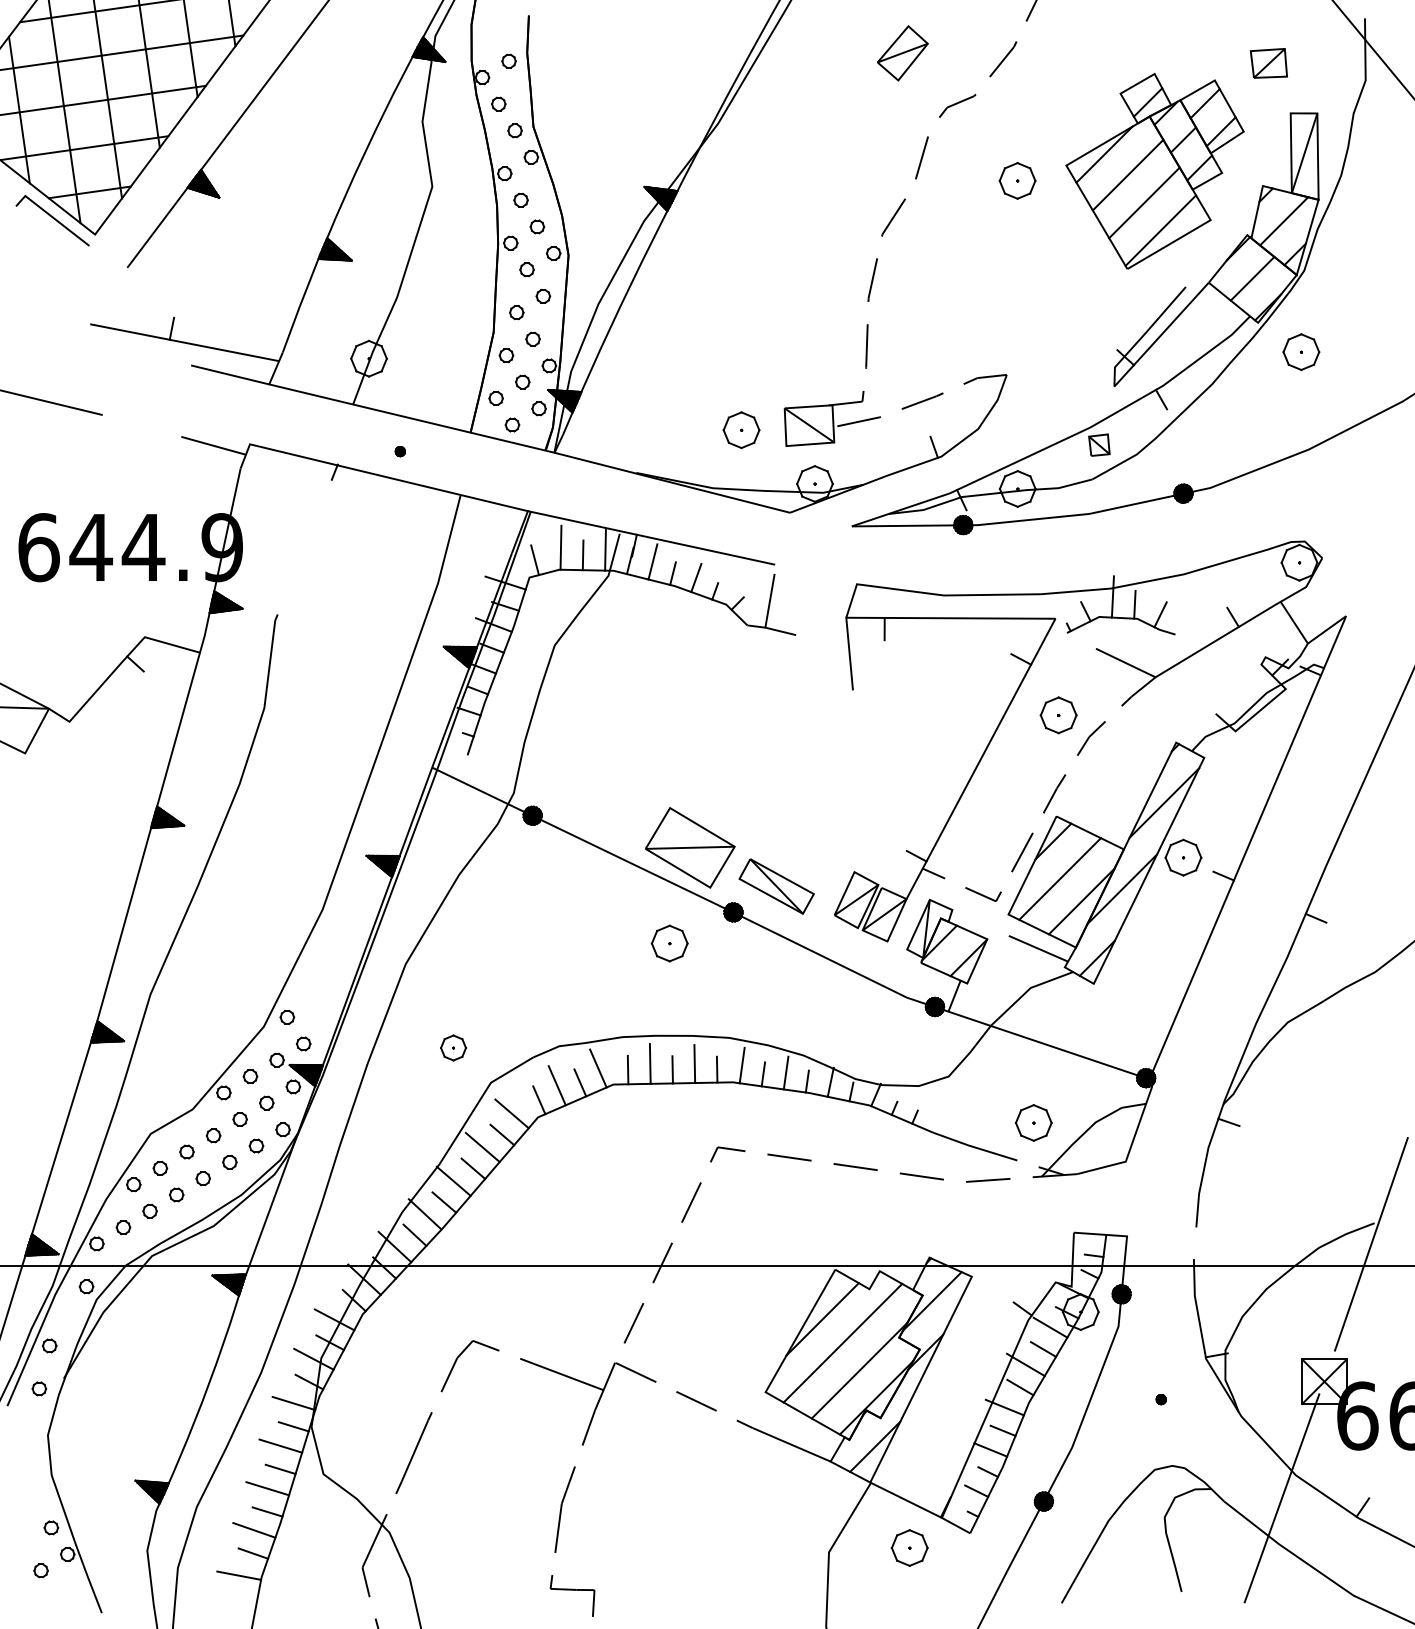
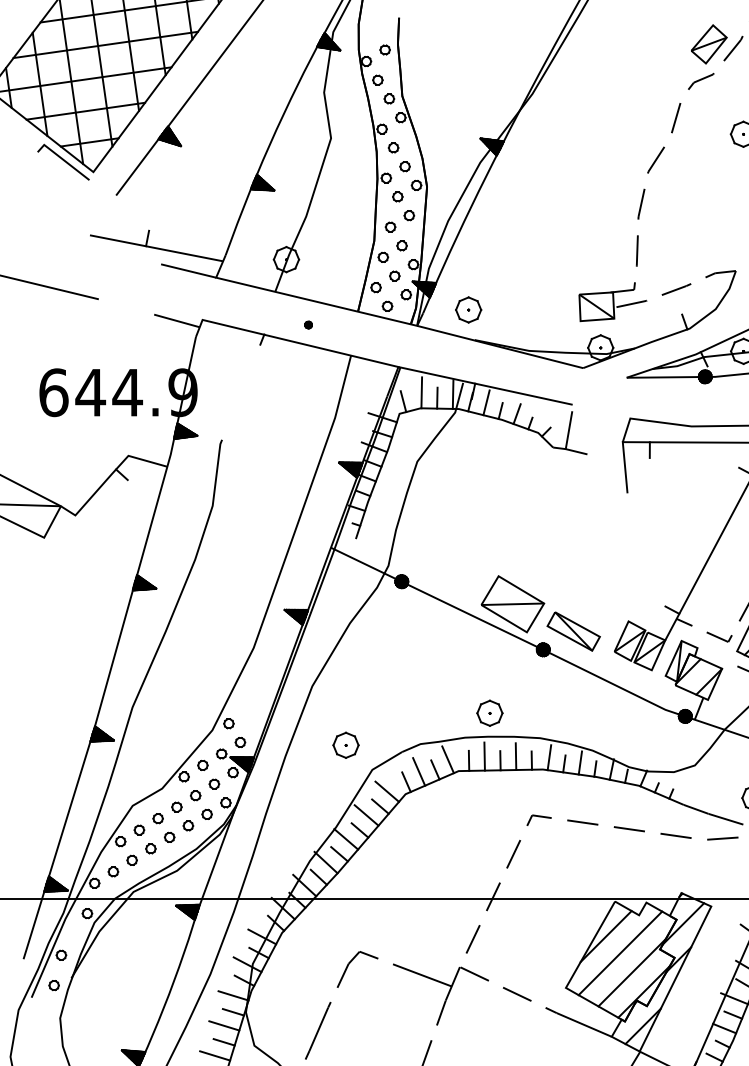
part: (902, 53) -> (708, 44), moved
part: (741, 430) -> (468, 310), moved
part: (669, 943) -> (489, 713), moved
part: (453, 1047) -> (345, 744), size x1.43

